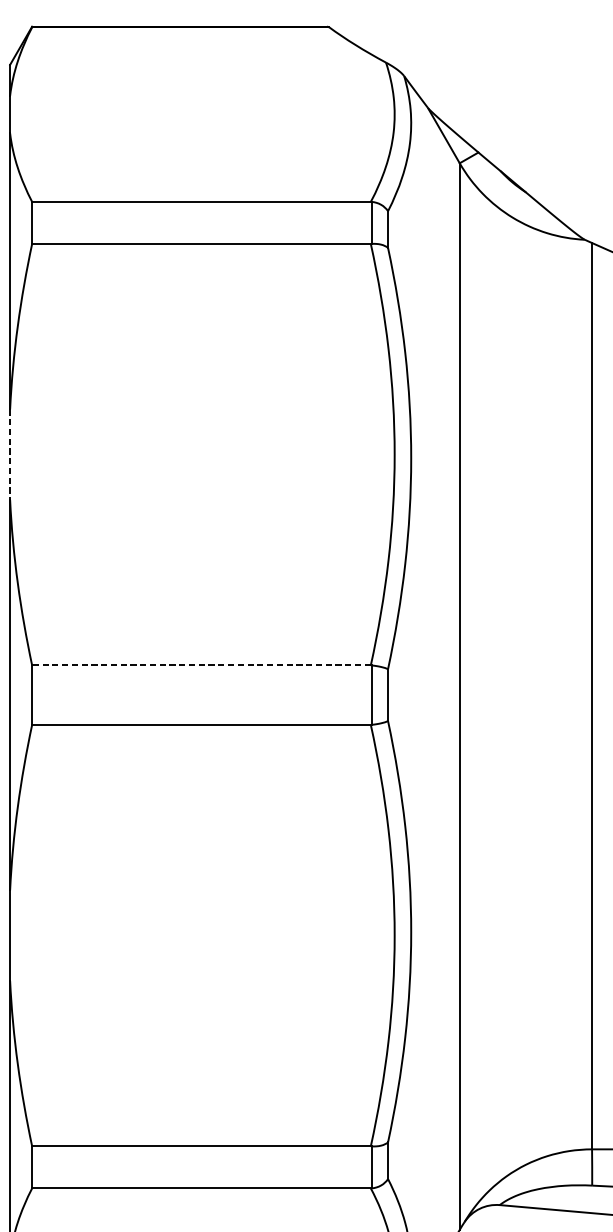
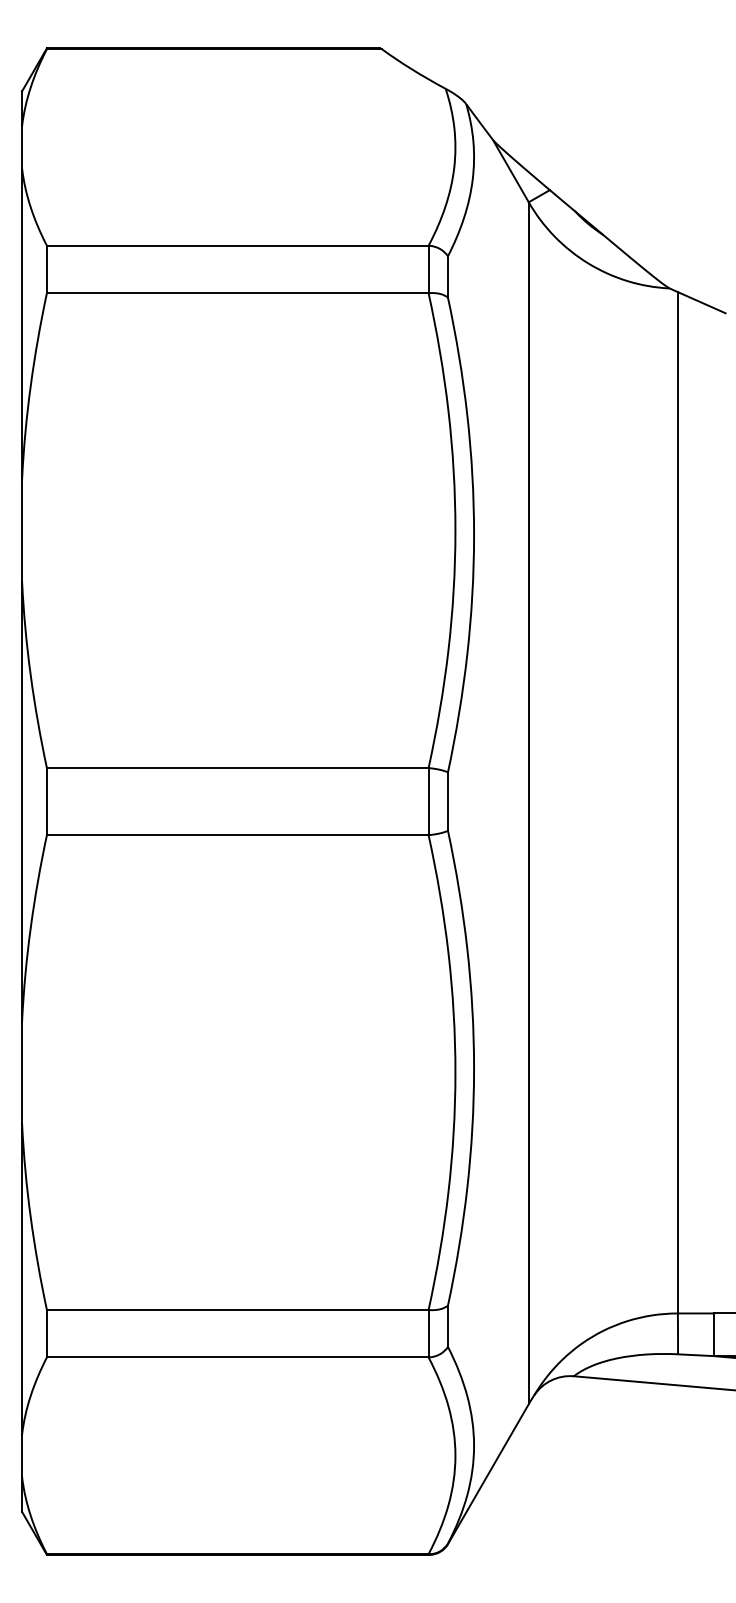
line: (10, 455) -> (22, 531), dashed -> solid
line: (201, 665) -> (237, 768), dashed -> solid

